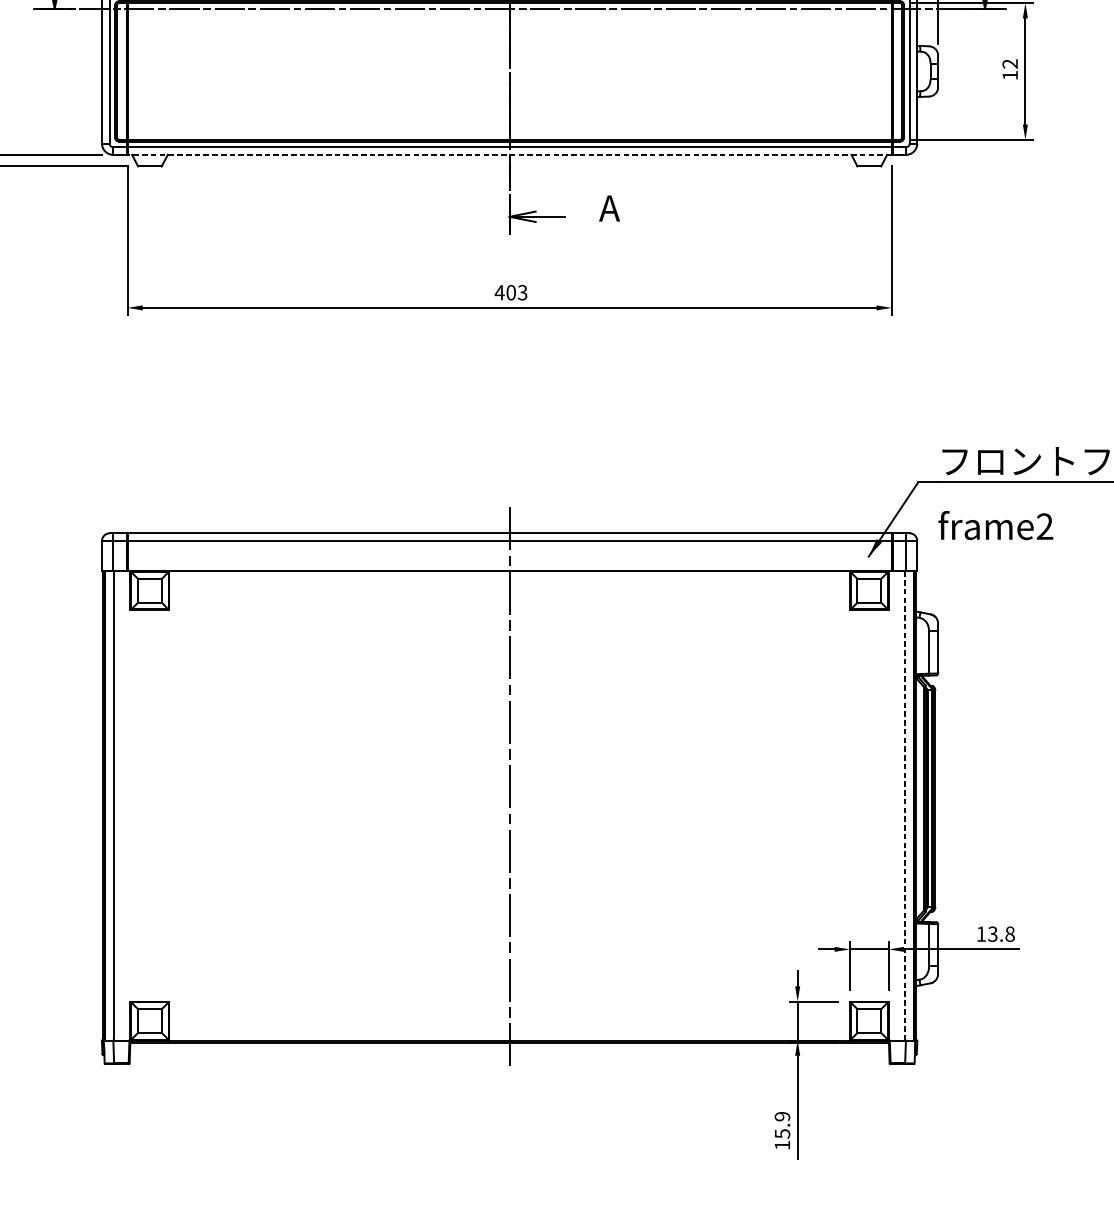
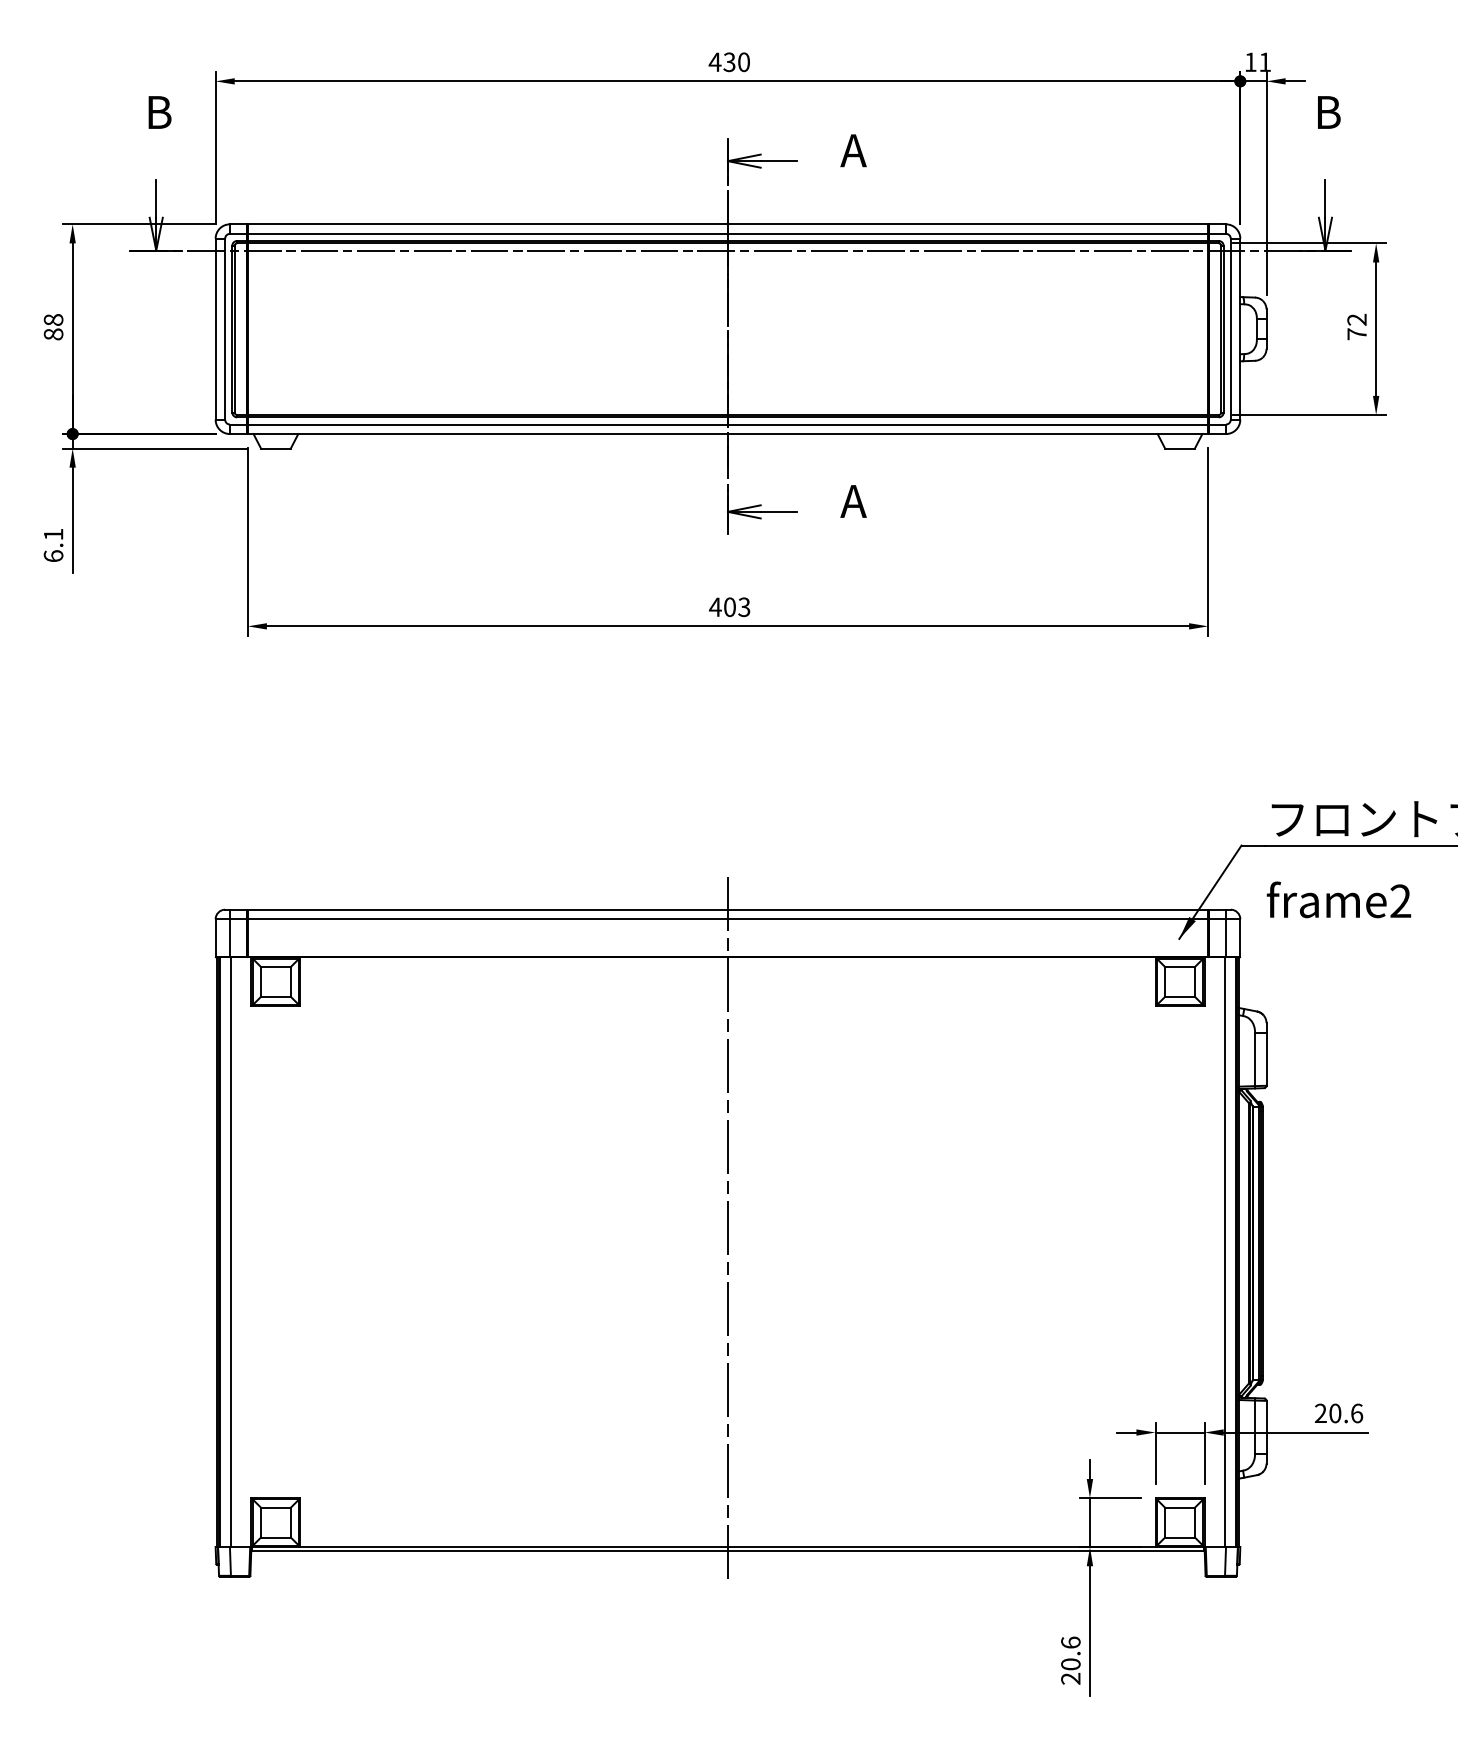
text: (1009, 75) -> (1356, 334), 12 -> 72
line: (509, 155) -> (727, 434), dashed -> solid
line: (905, 806) -> (1225, 1252), dashed -> solid
text: (996, 934) -> (1339, 1413), 13.8 -> 20.6
text: (782, 1130) -> (1070, 1660), 15.9 -> 20.6

